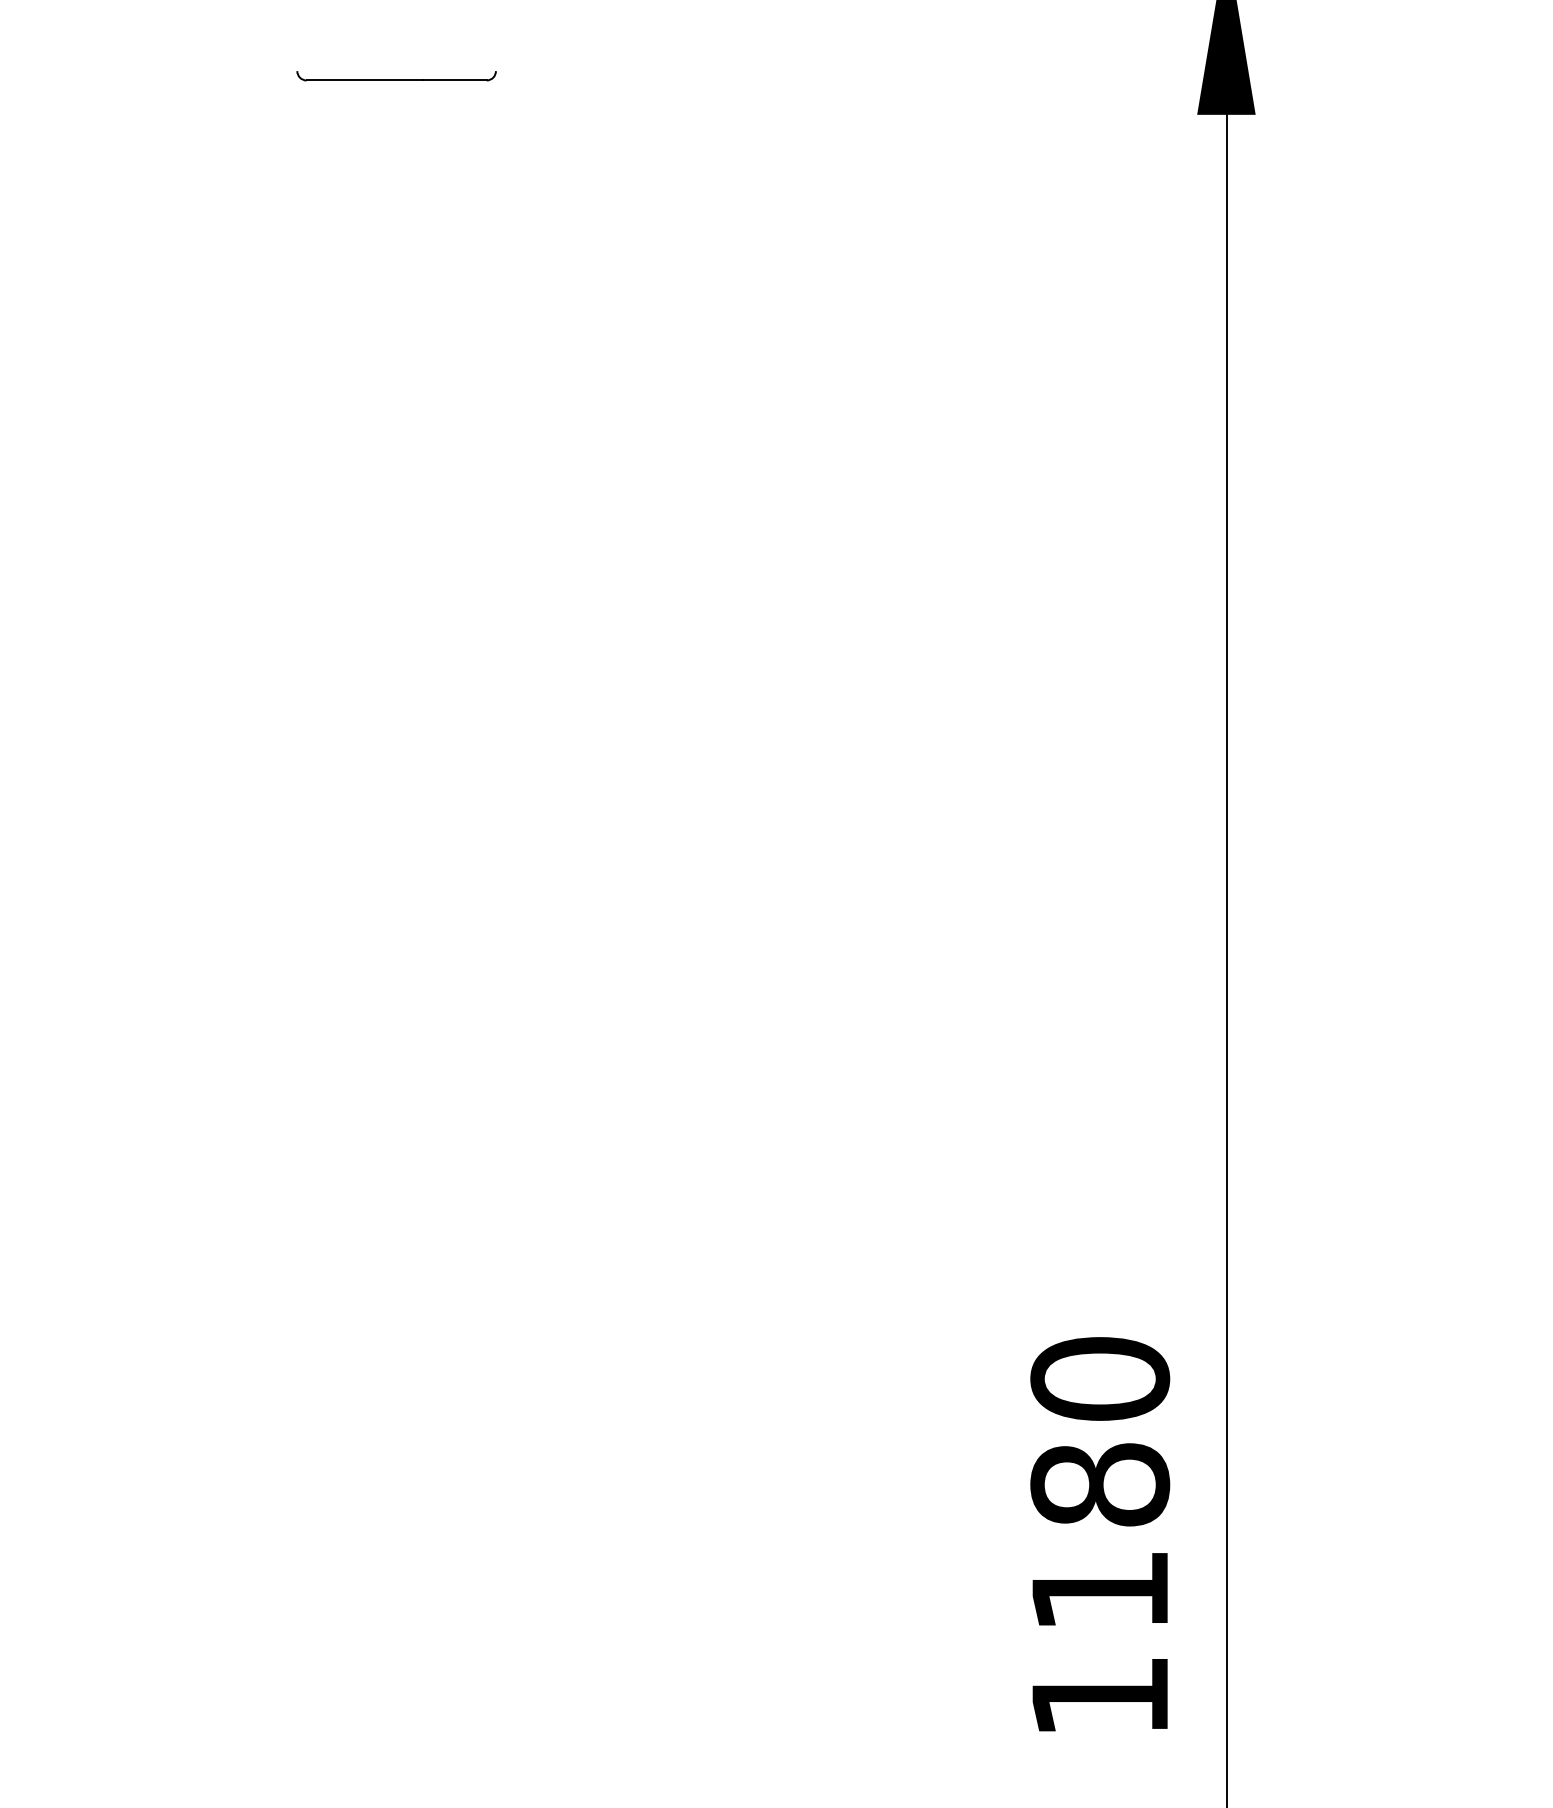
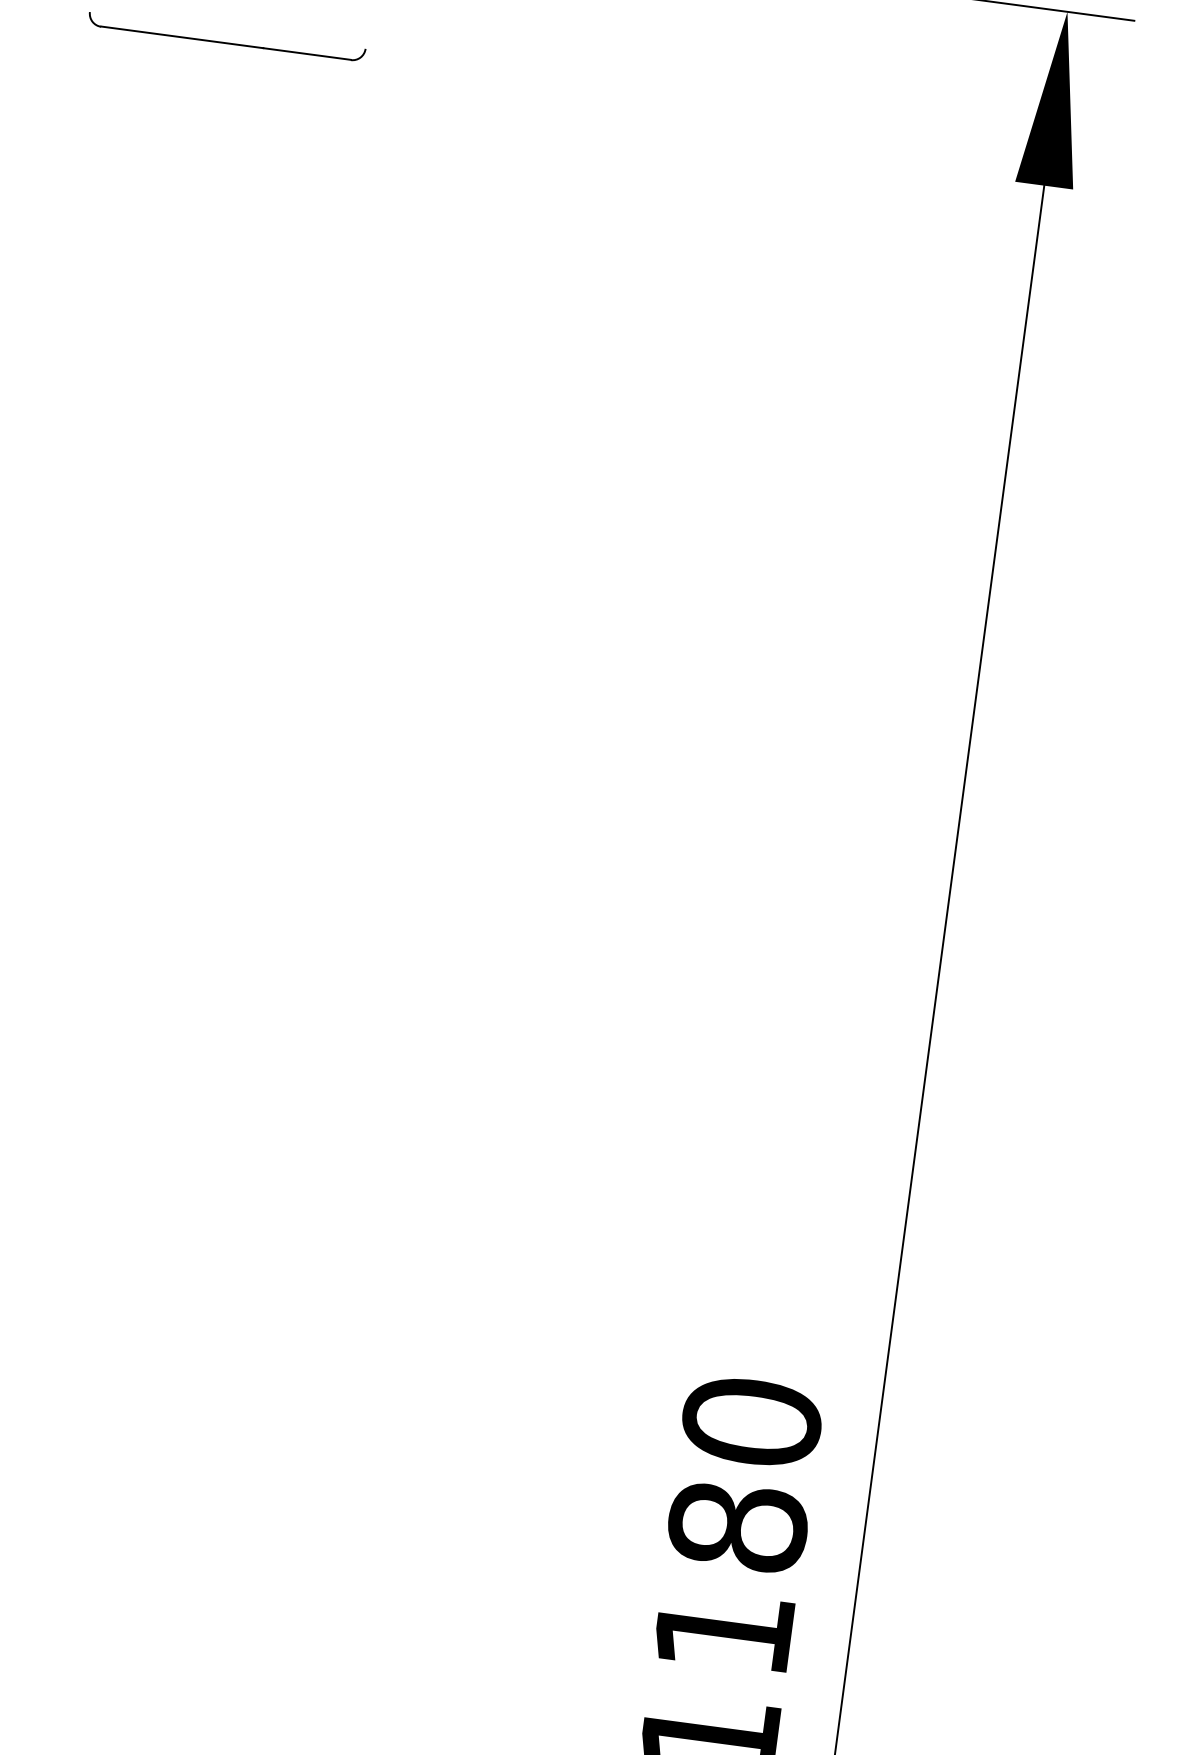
part: (396, 76) -> (226, 37), size x1.4

